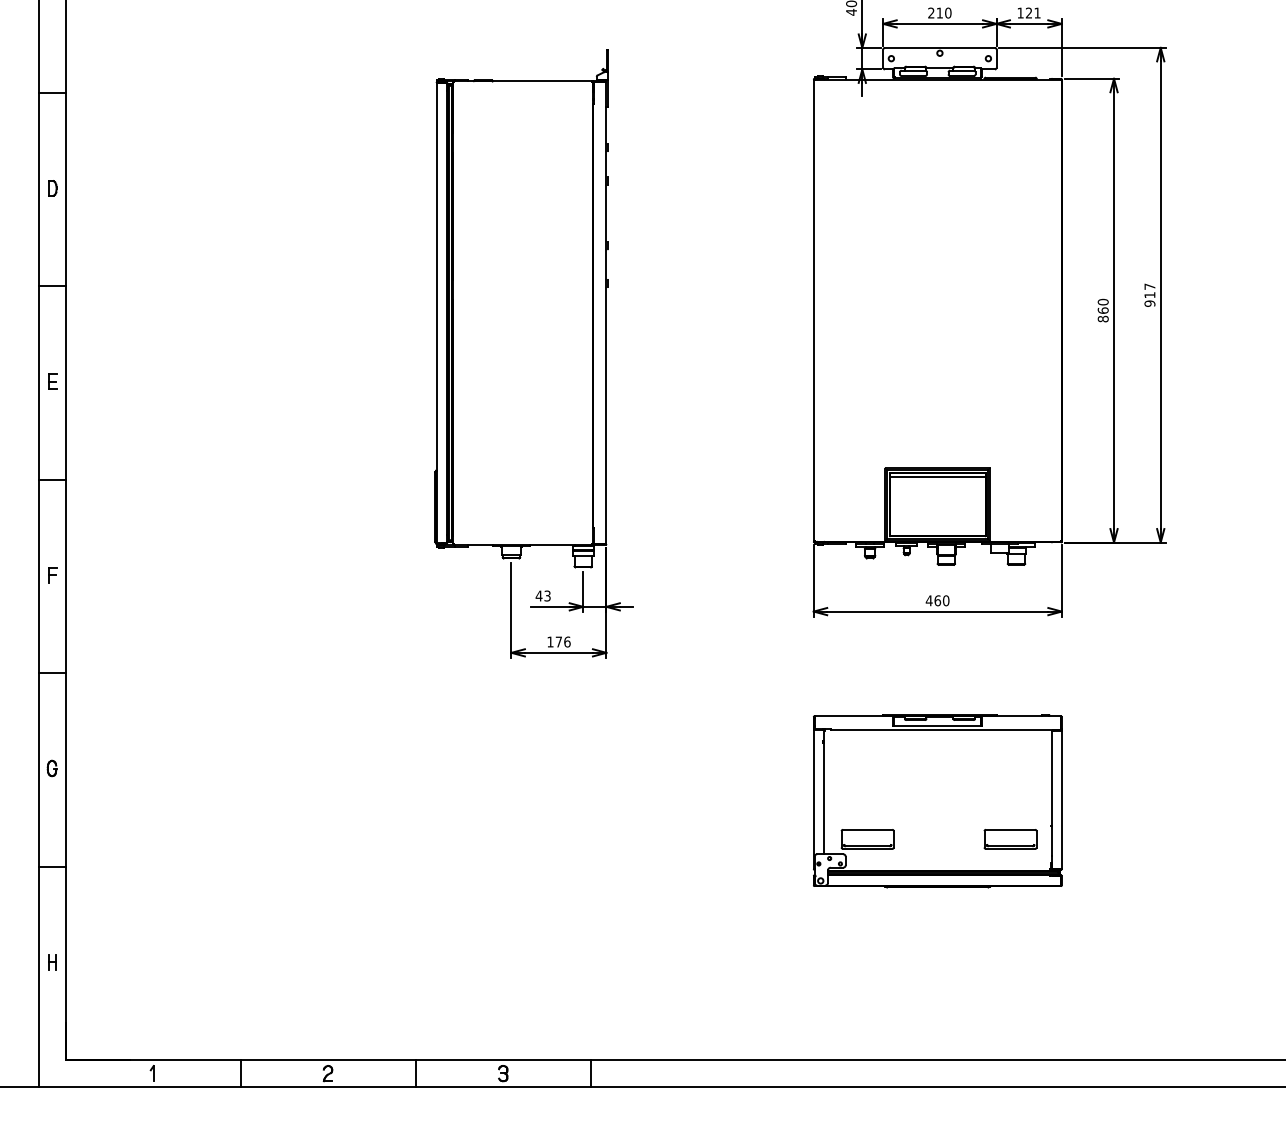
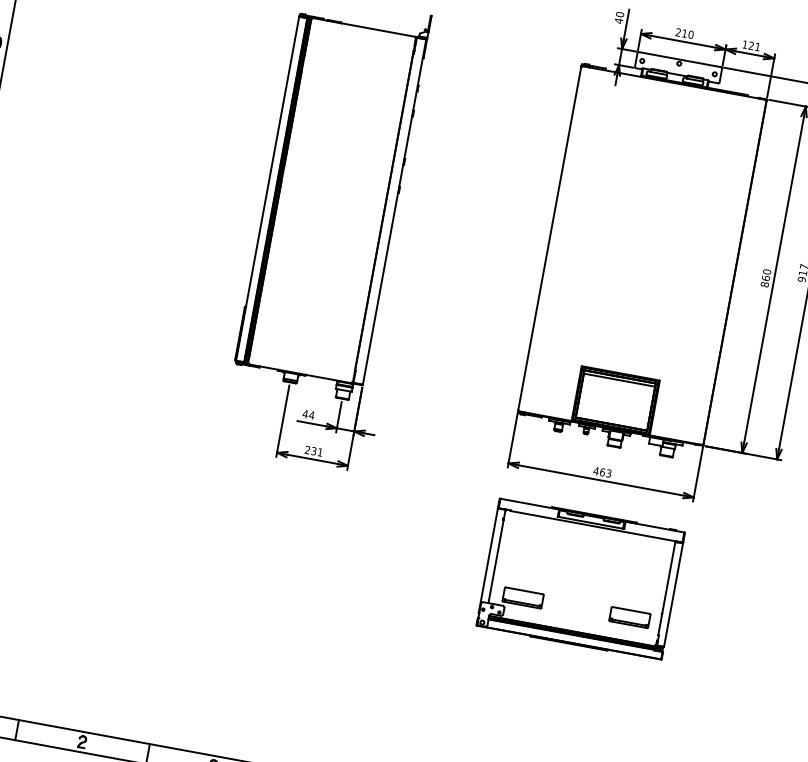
text: (547, 595) -> (311, 414), 43 -> 44
text: (946, 600) -> (609, 473), 460 -> 463
text: (558, 641) -> (313, 450), 176 -> 231
part: (937, 801) -> (580, 579), moved

